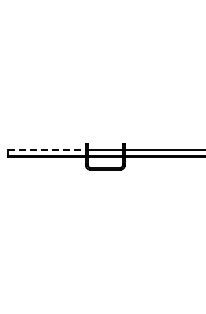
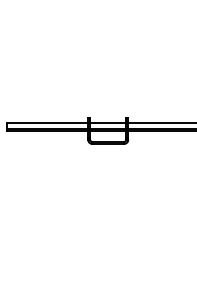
line: (47, 149) -> (48, 123), dashed -> solid

